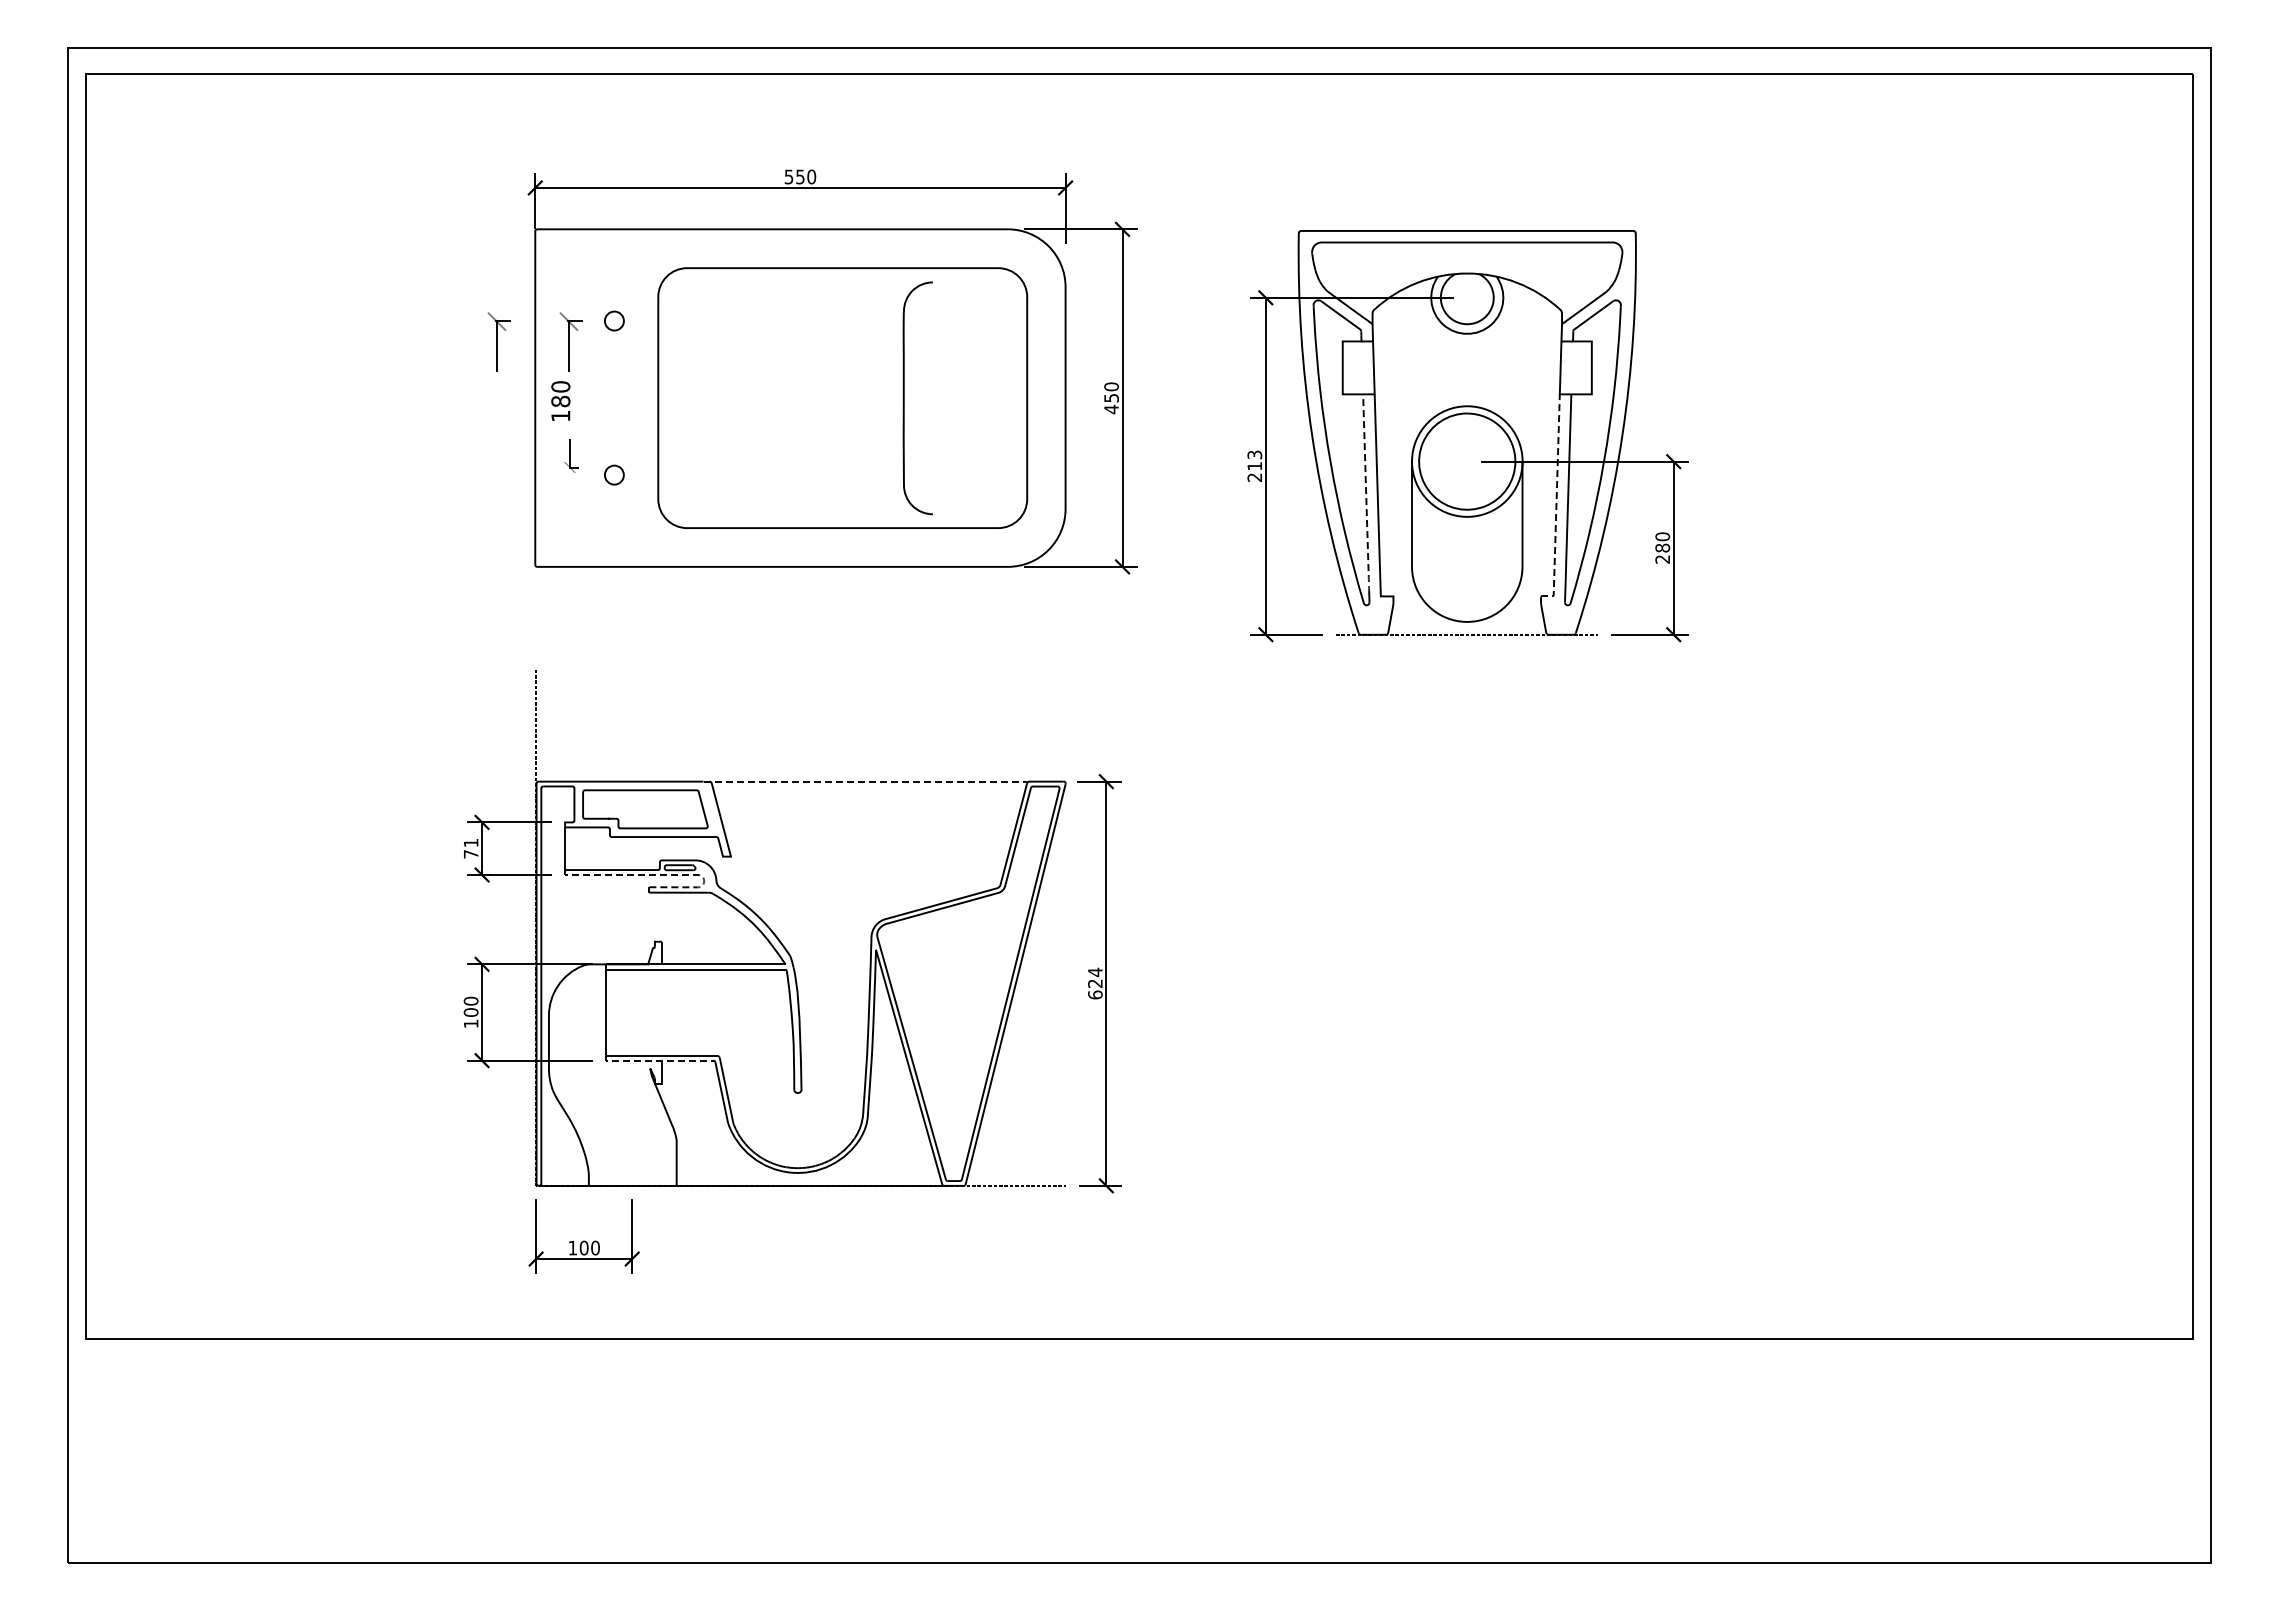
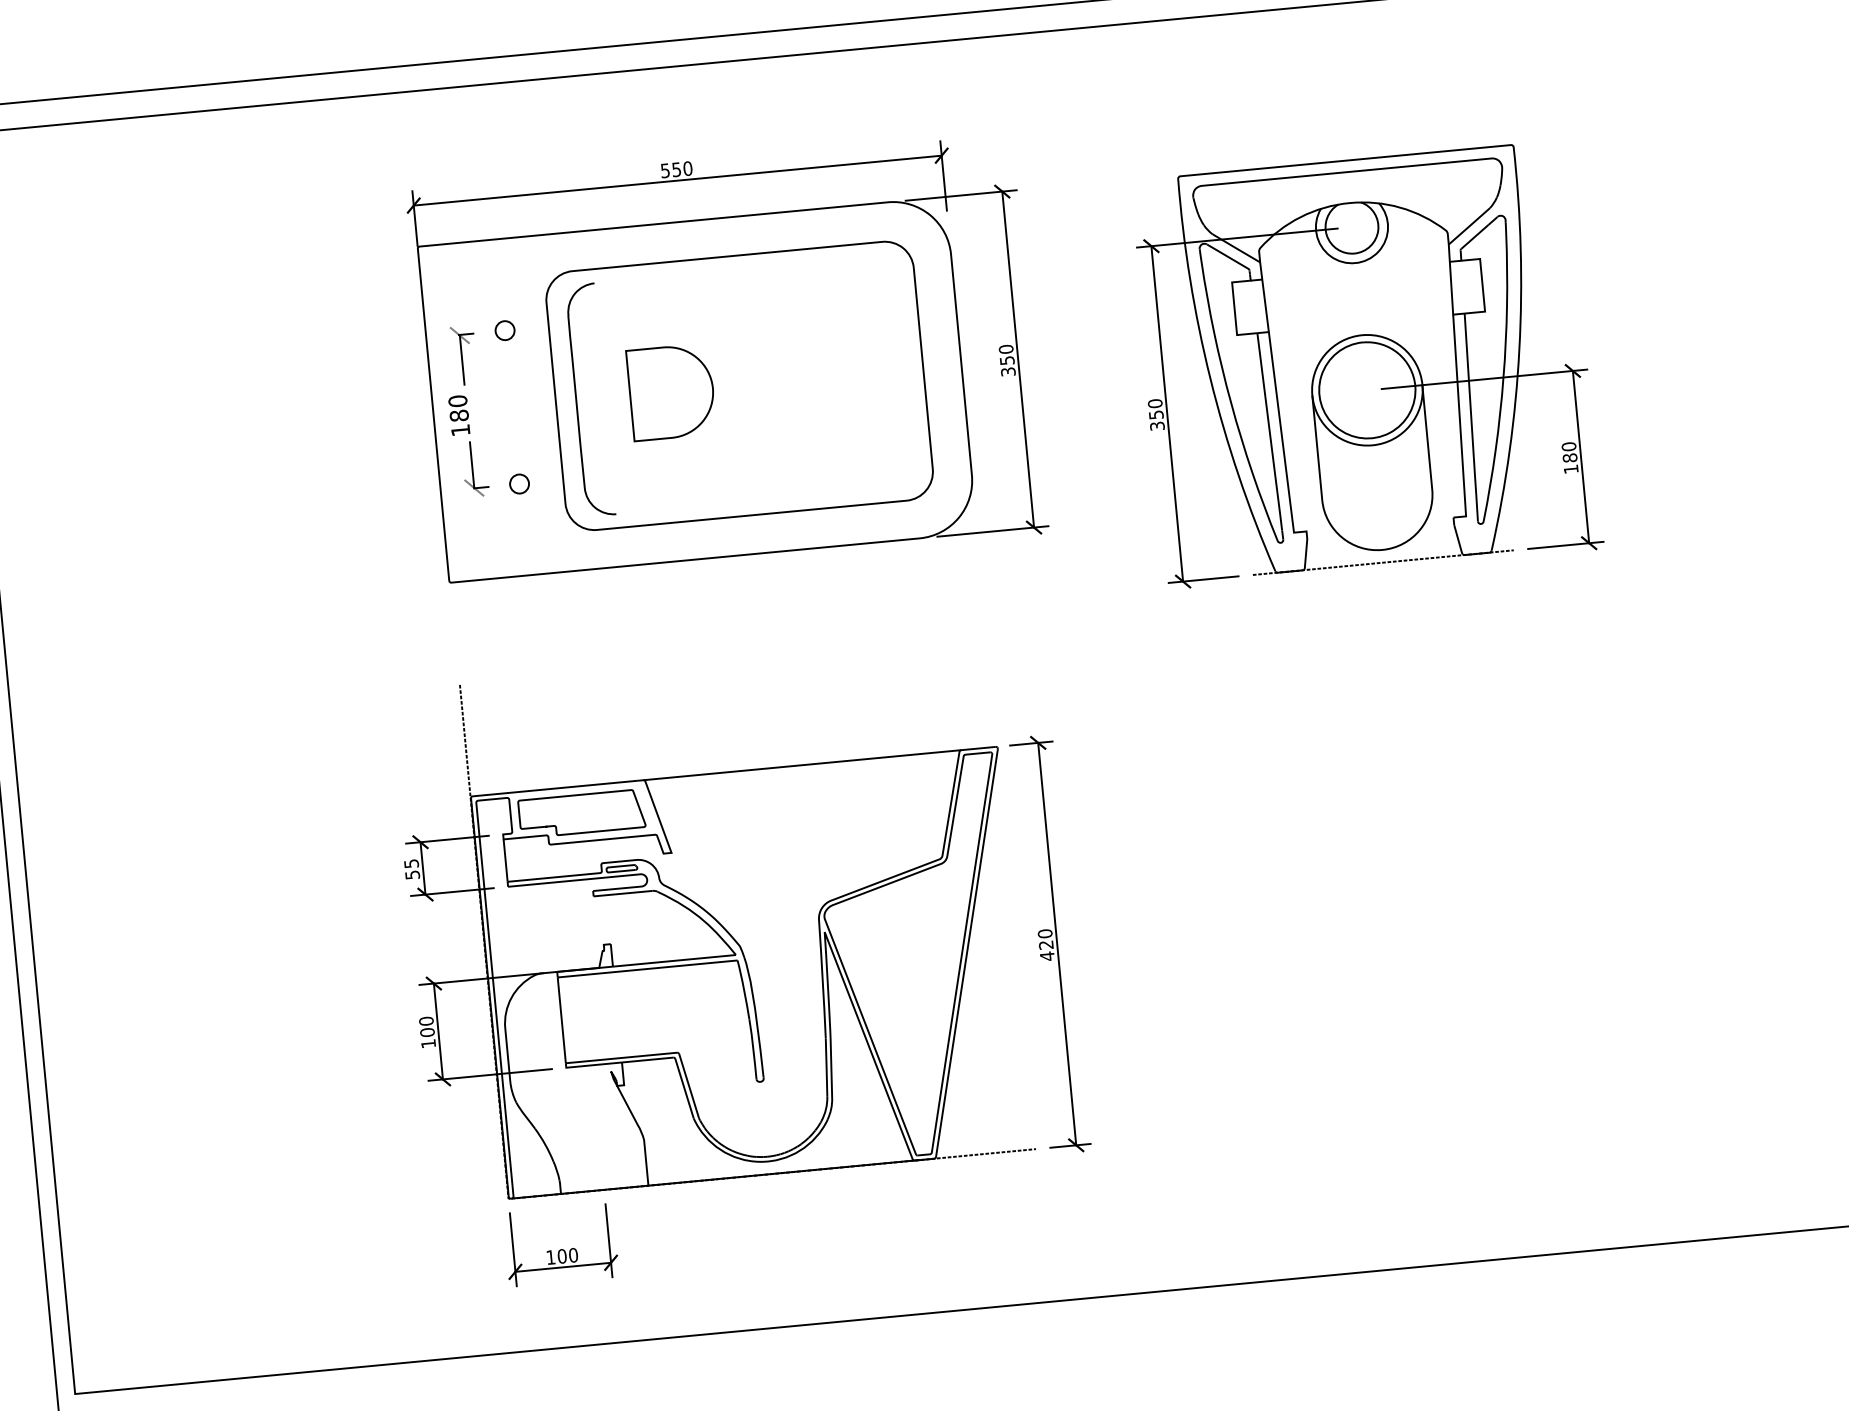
part: (498, 341) -> (391, 361), removed
part: (774, 397) -> (671, 391), added
part: (904, 398) -> (577, 401), moved
text: (1111, 409) -> (1008, 371), 450 -> 350
part: (571, 456) -> (475, 469), size x1.67
text: (1254, 465) -> (1155, 414), 213 -> 350
line: (1366, 497) -> (1270, 435), dashed -> solid
line: (1556, 501) -> (1459, 421), dashed -> solid
text: (1662, 559) -> (1570, 469), 280 -> 180
line: (866, 781) -> (799, 765), dashed -> solid
text: (471, 848) -> (412, 869), 71 -> 55
line: (674, 875) -> (617, 876), dashed -> solid
text: (1095, 983) -> (1046, 944), 624 -> 420
line: (656, 1060) -> (616, 1062), dashed -> solid

